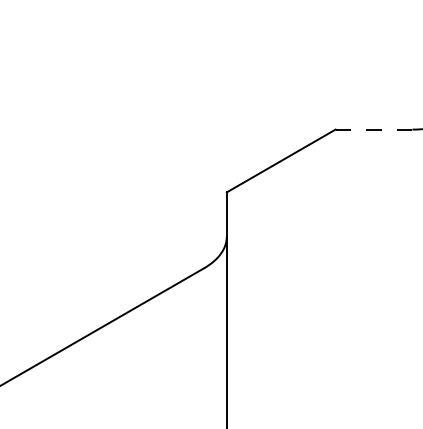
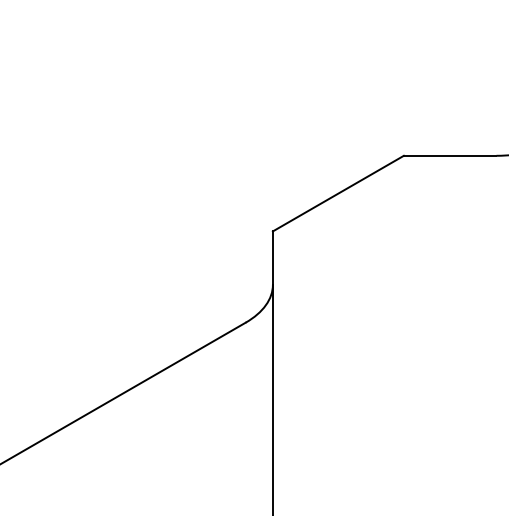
line: (373, 129) -> (449, 155), dashed -> solid

